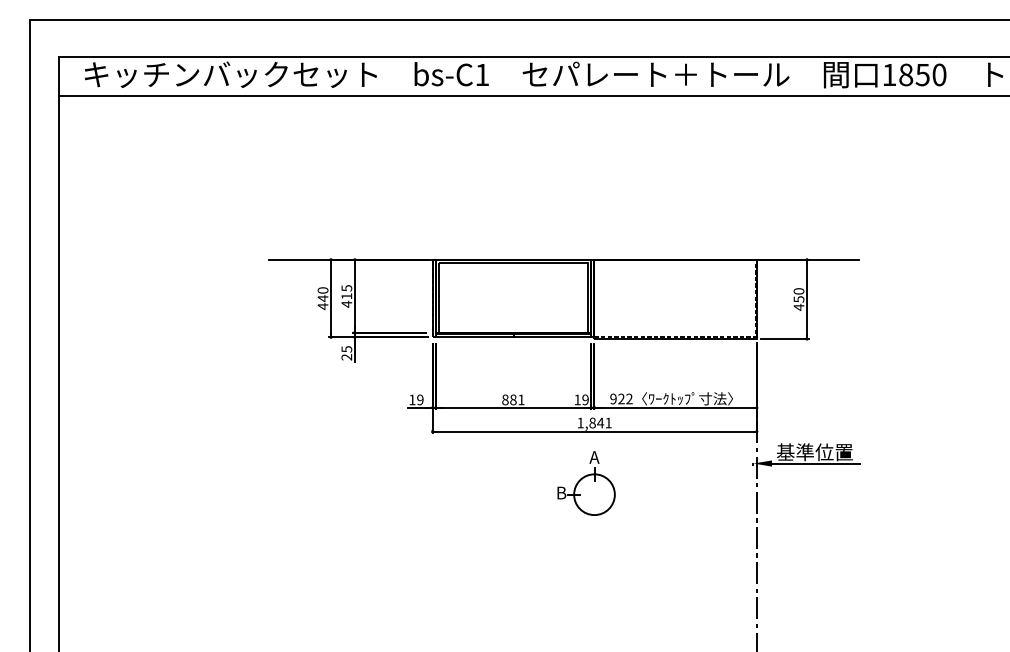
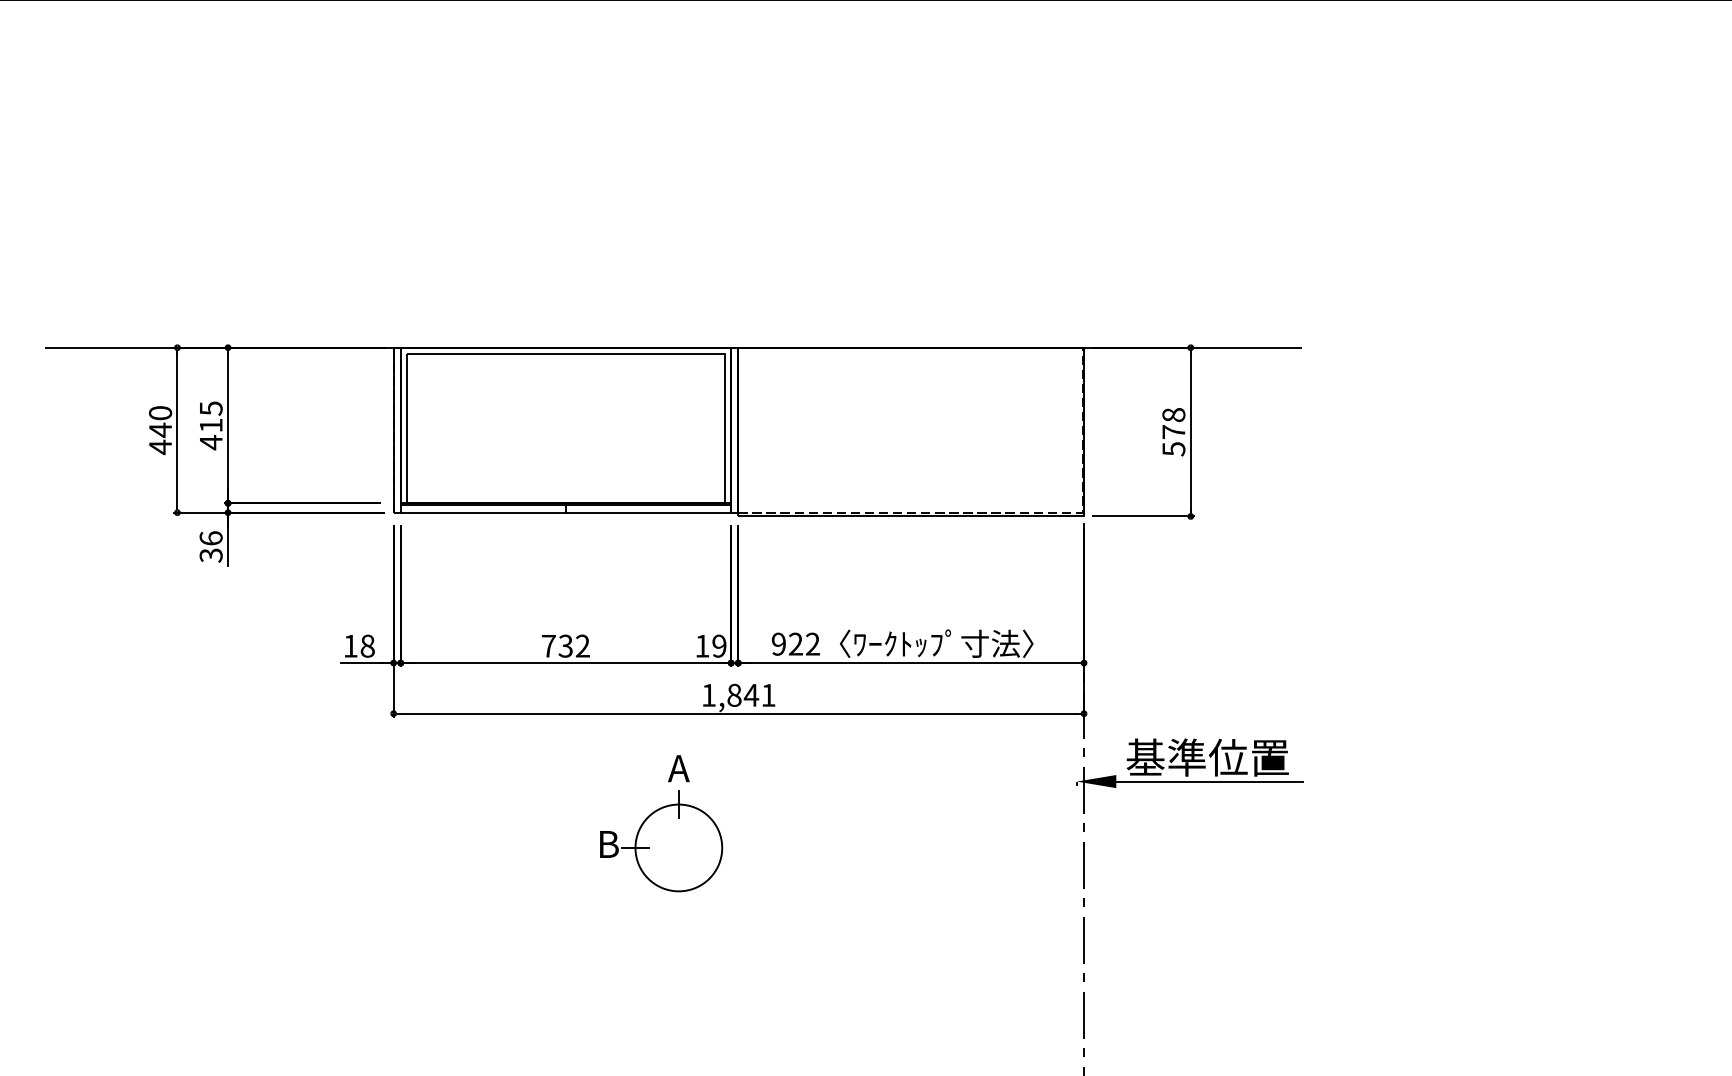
text: (798, 299) -> (1172, 432), 450 -> 578
text: (346, 353) -> (210, 547), 25 -> 36
text: (420, 399) -> (367, 645), 19 -> 18
text: (513, 399) -> (565, 645), 881 -> 732
part: (586, 483) -> (661, 824), moved

